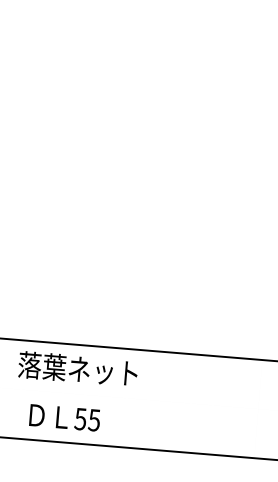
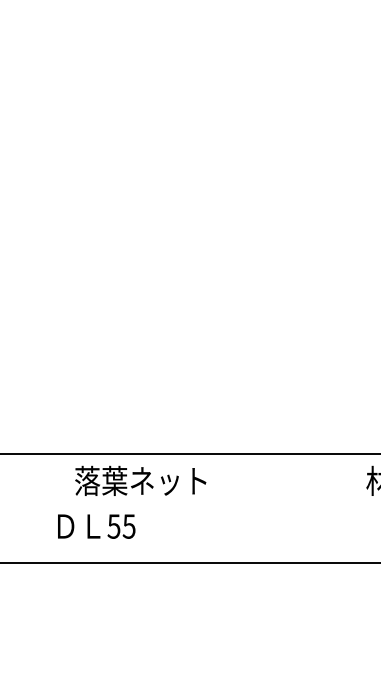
text: (77, 368) -> (140, 480), moved
text: (64, 417) -> (96, 526), moved

